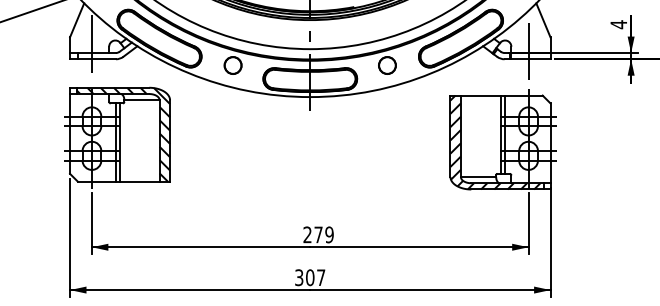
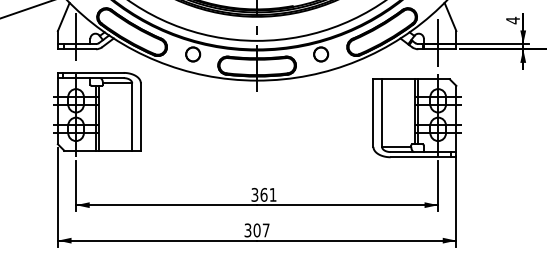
hatch: (122, 134) -> (101, 111), removed
hatch: (495, 142) -> (410, 118), removed
text: (317, 234) -> (263, 194), 279 -> 361

